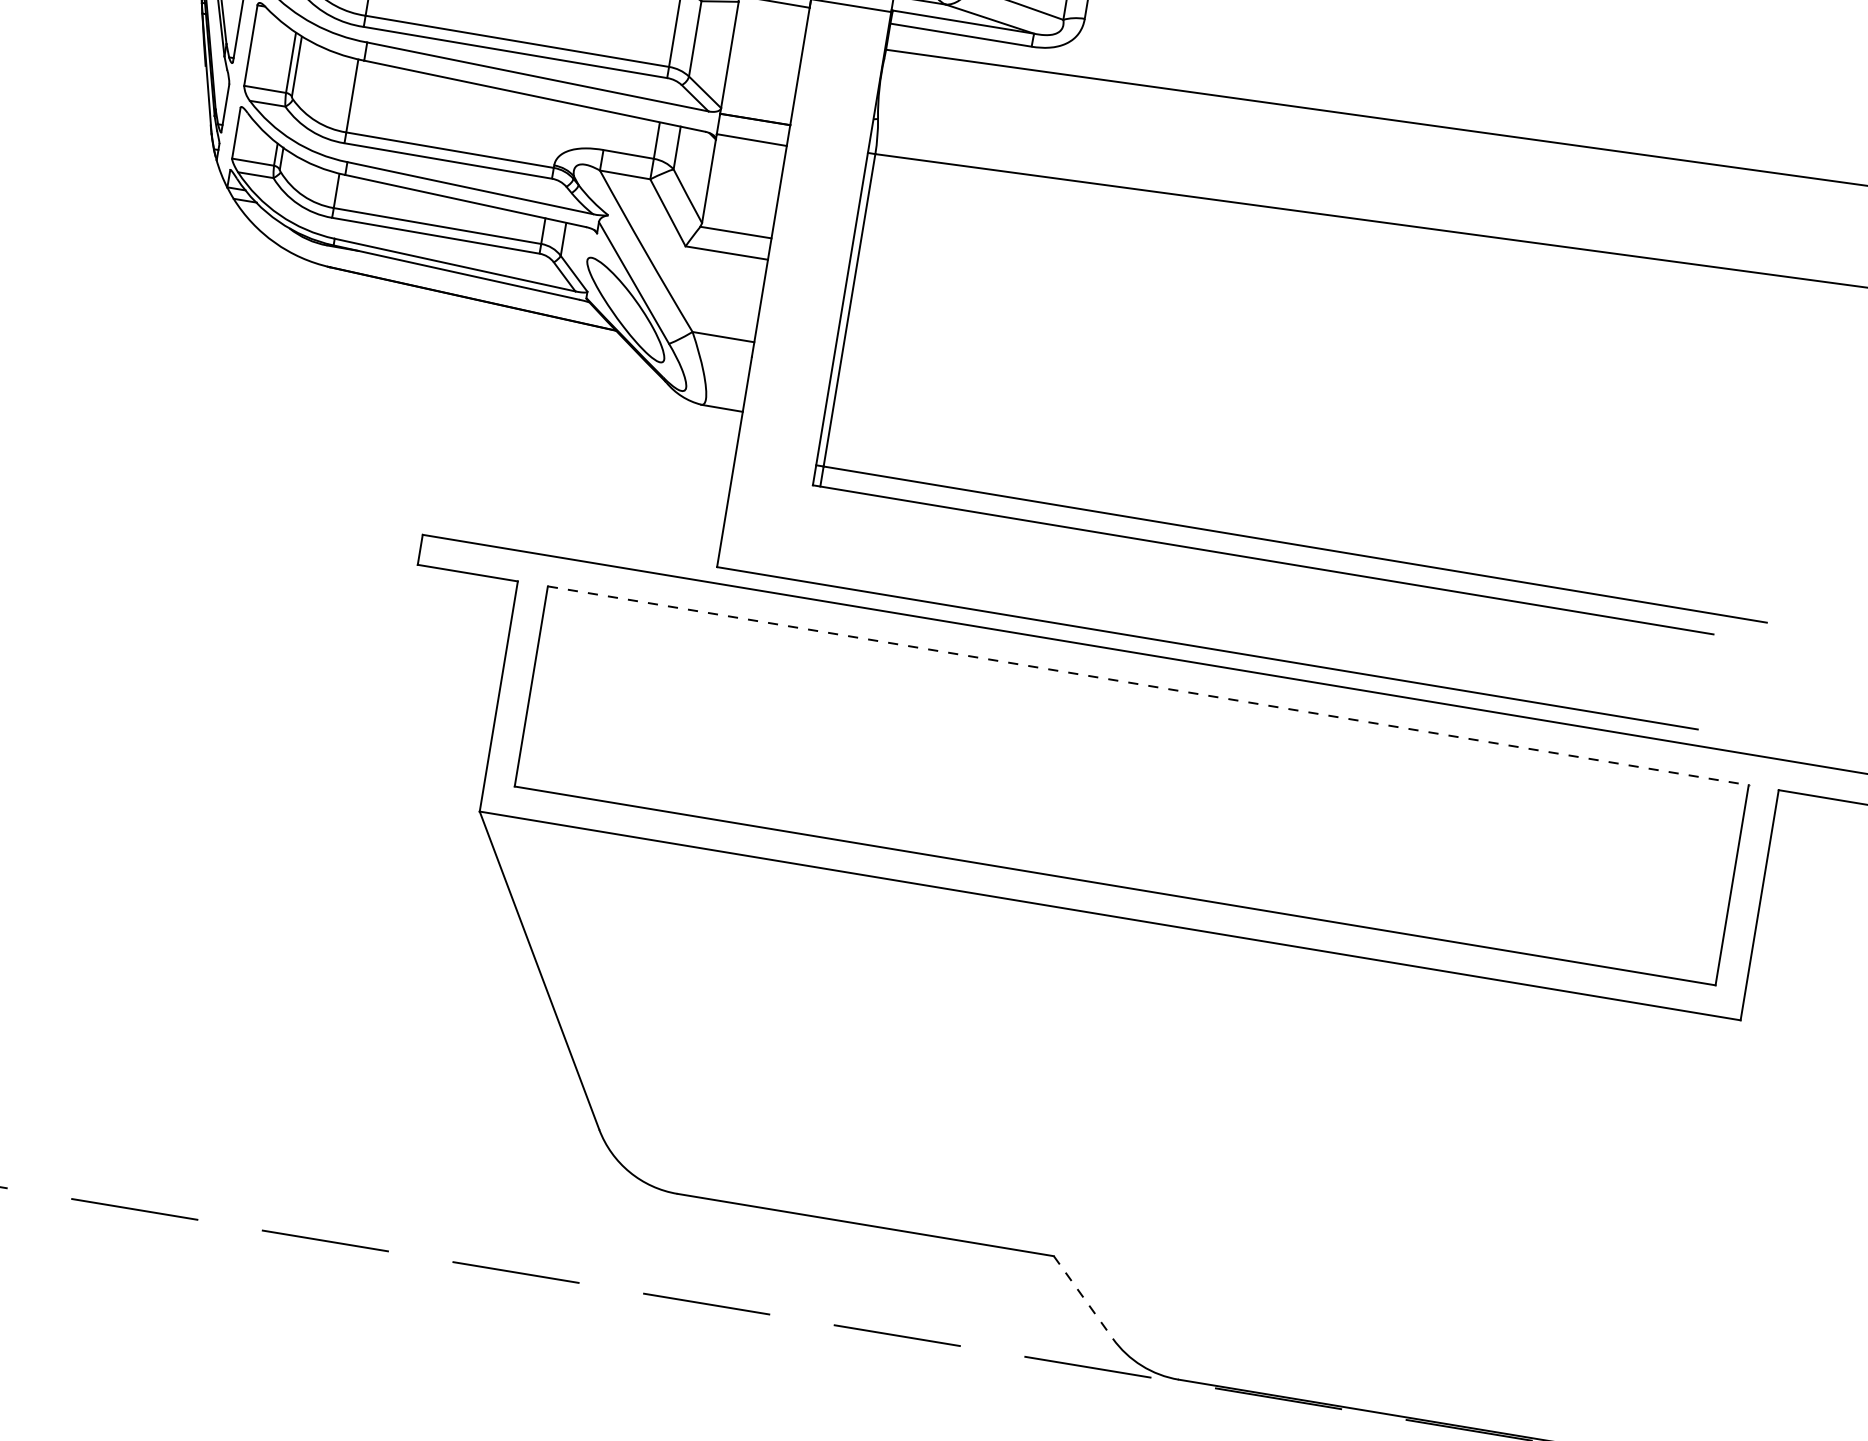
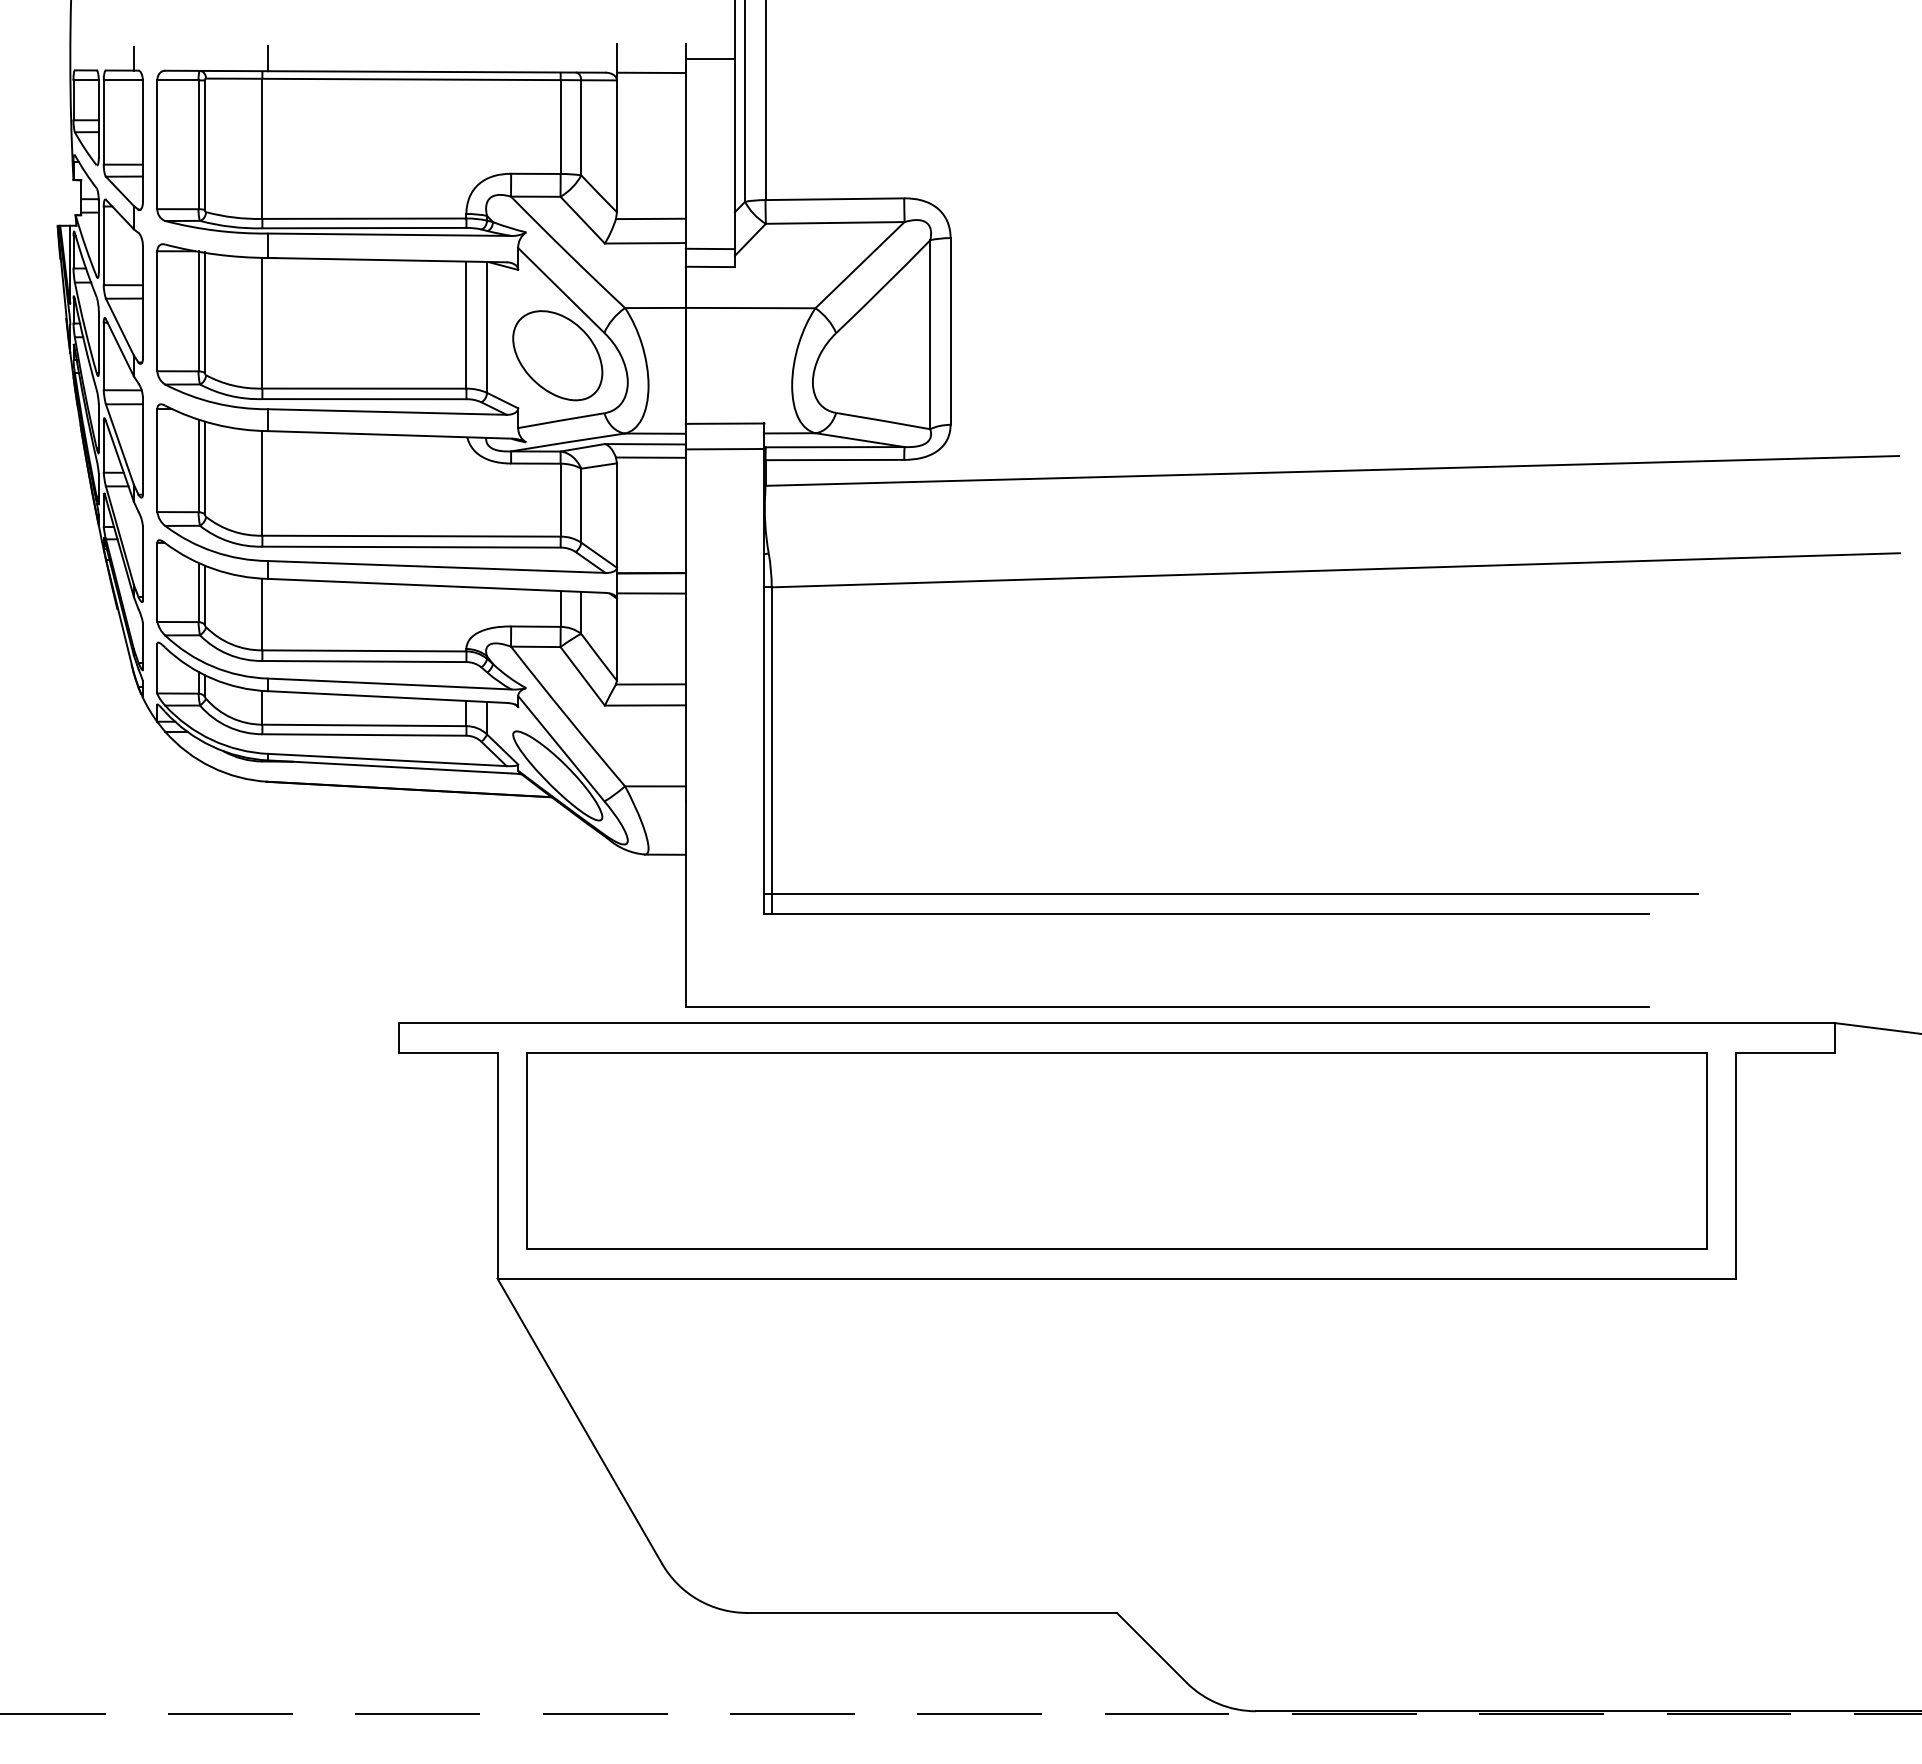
line: (1147, 685) -> (1116, 1052), dashed -> solid
line: (1084, 1298) -> (1152, 1648), dashed -> solid

